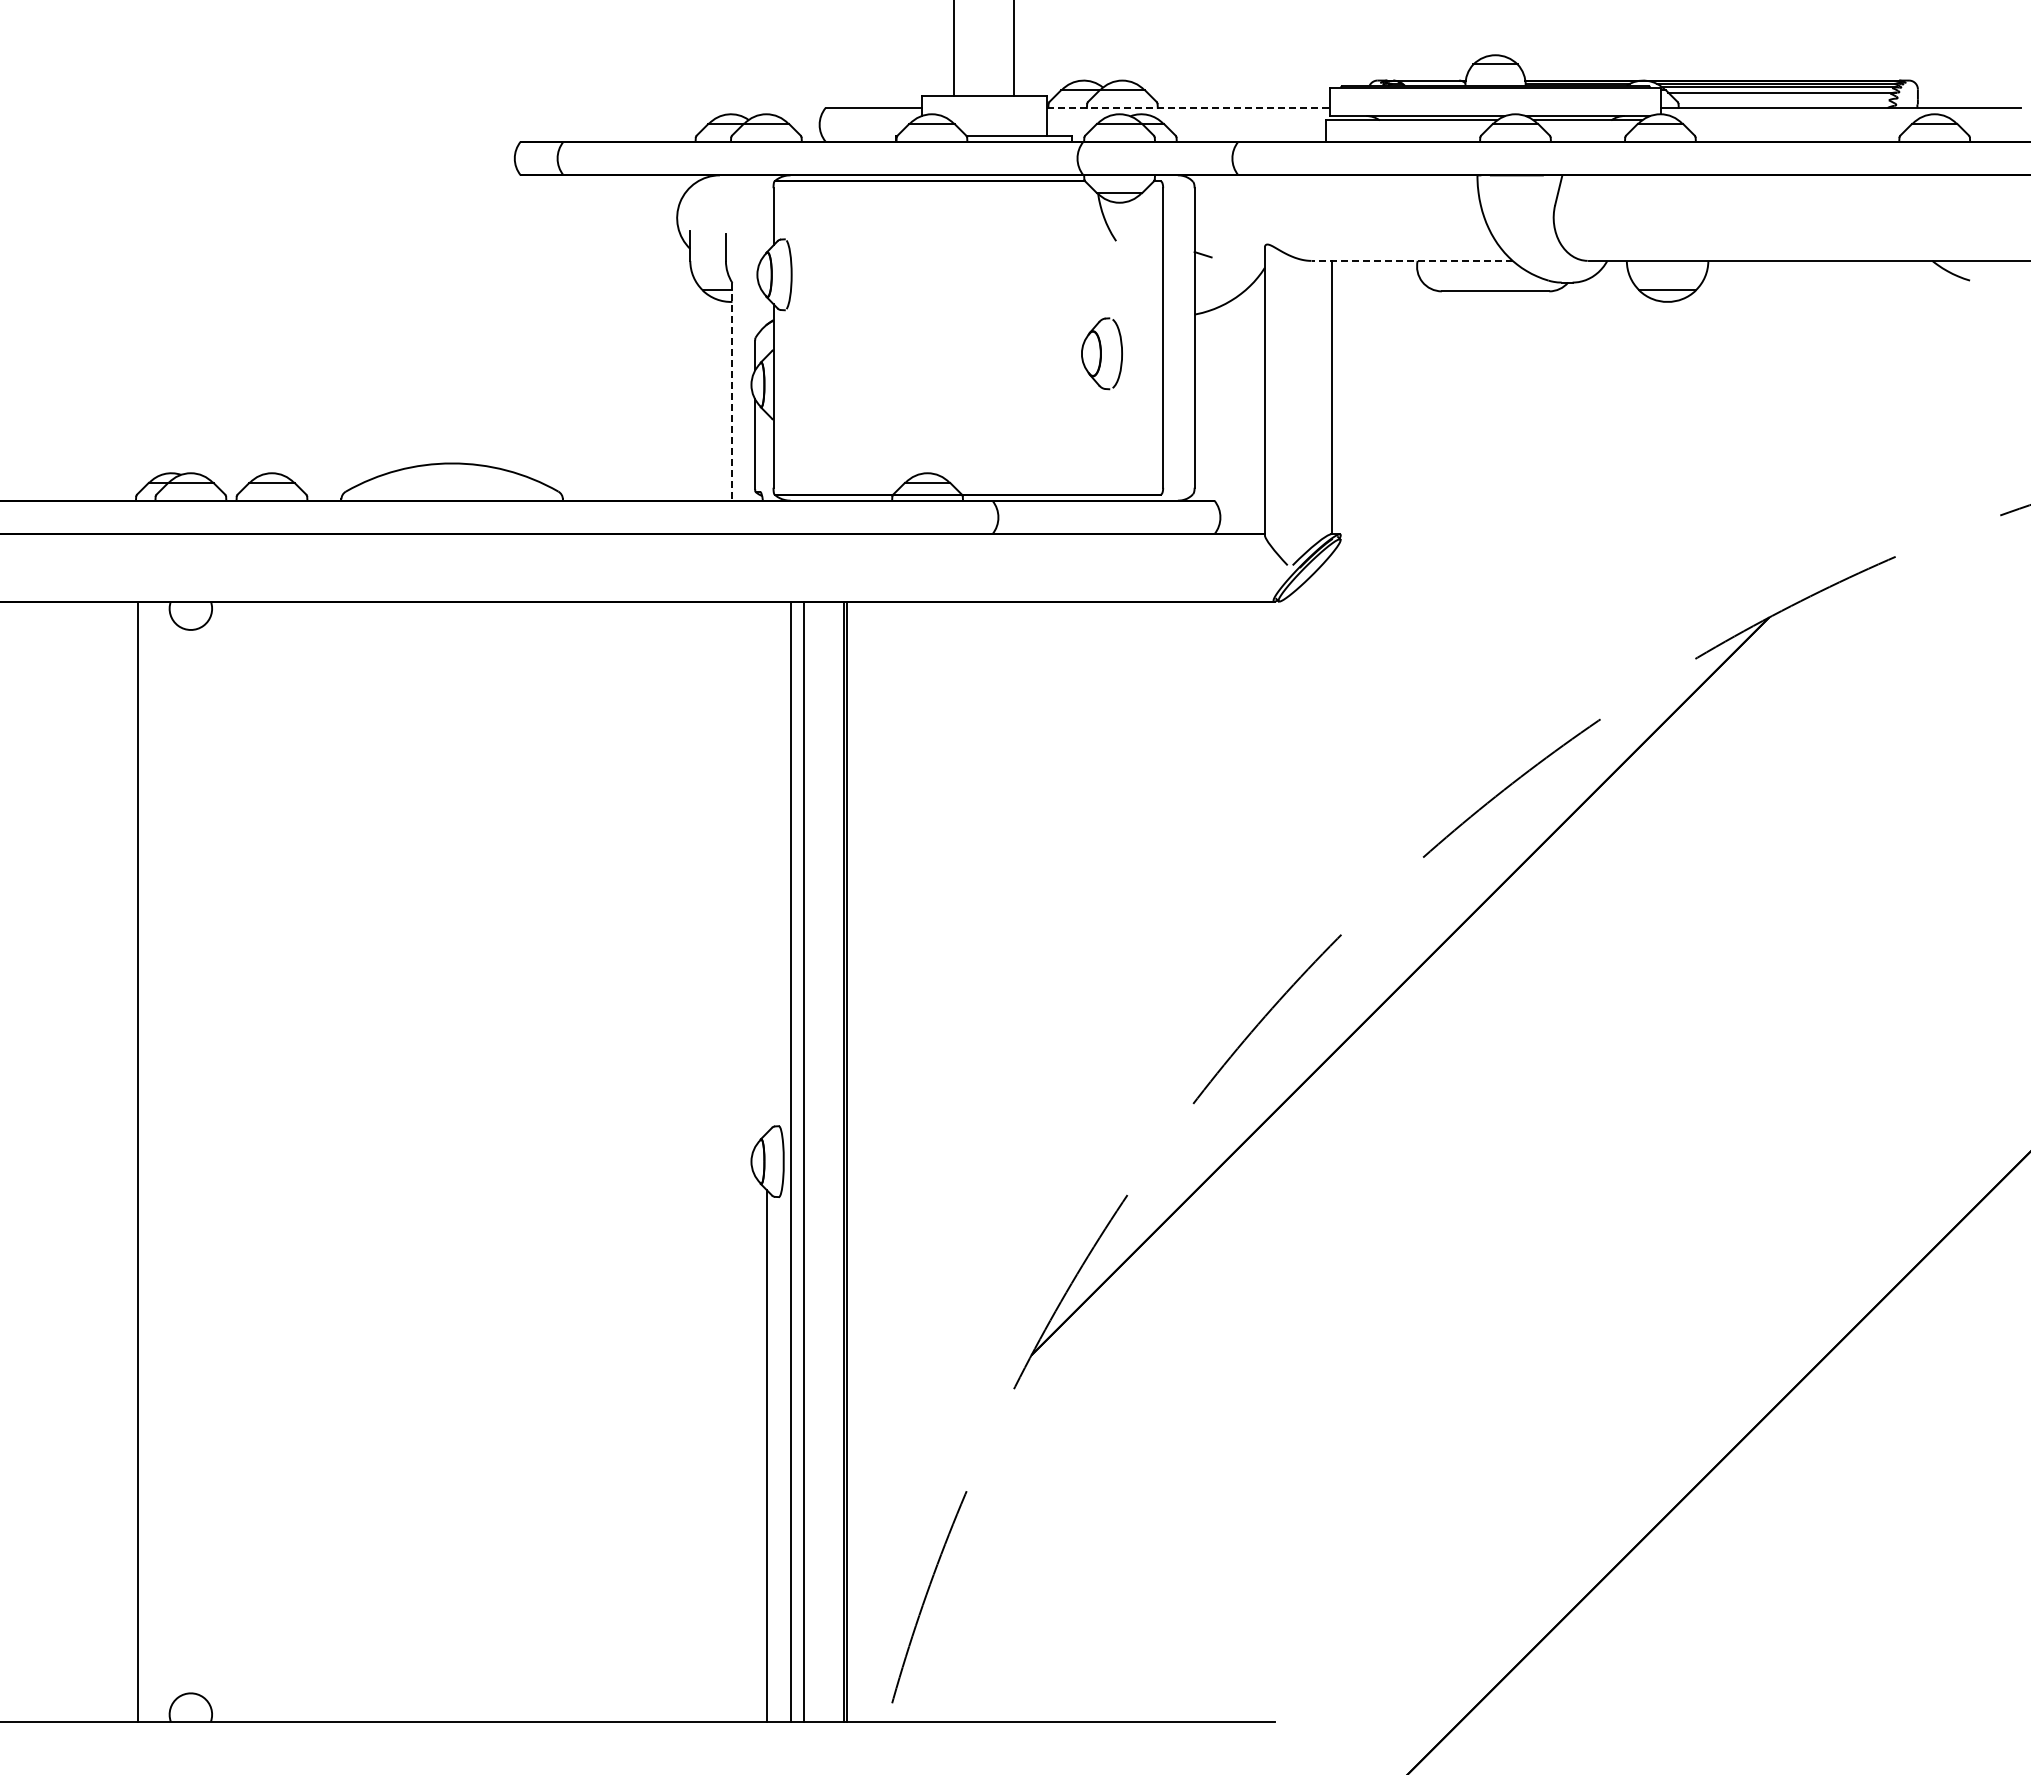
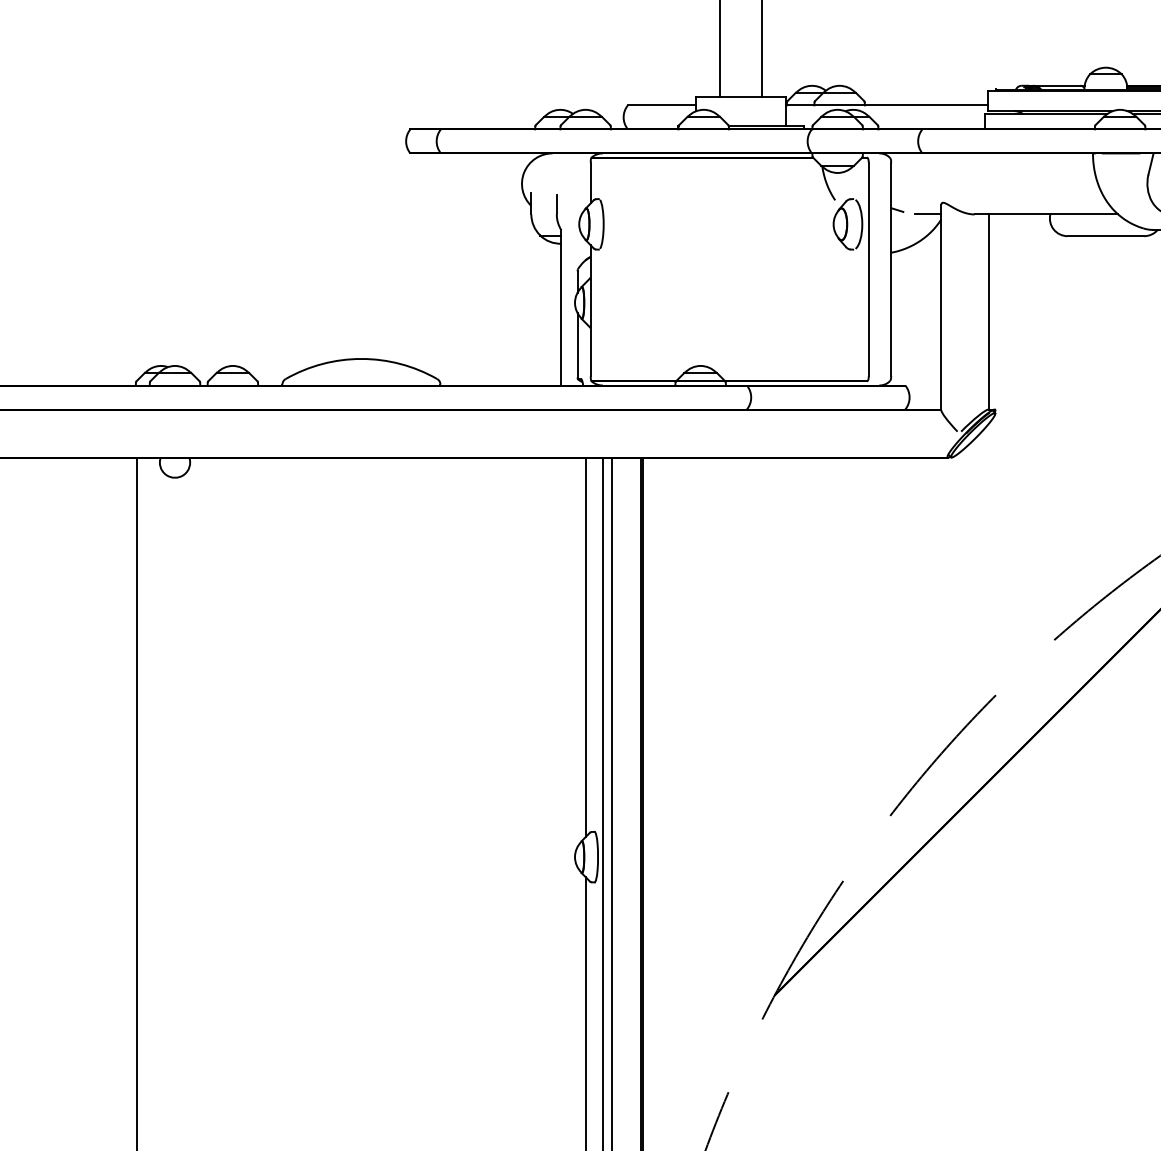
line: (1188, 108) -> (886, 105), dashed -> solid
line: (1245, 260) -> (927, 214), added
line: (1412, 260) -> (1046, 214), dashed -> solid
part: (1101, 353) -> (847, 224), moved
line: (732, 391) -> (561, 307), dashed -> solid
line: (766, 867) -> (585, 647), added

